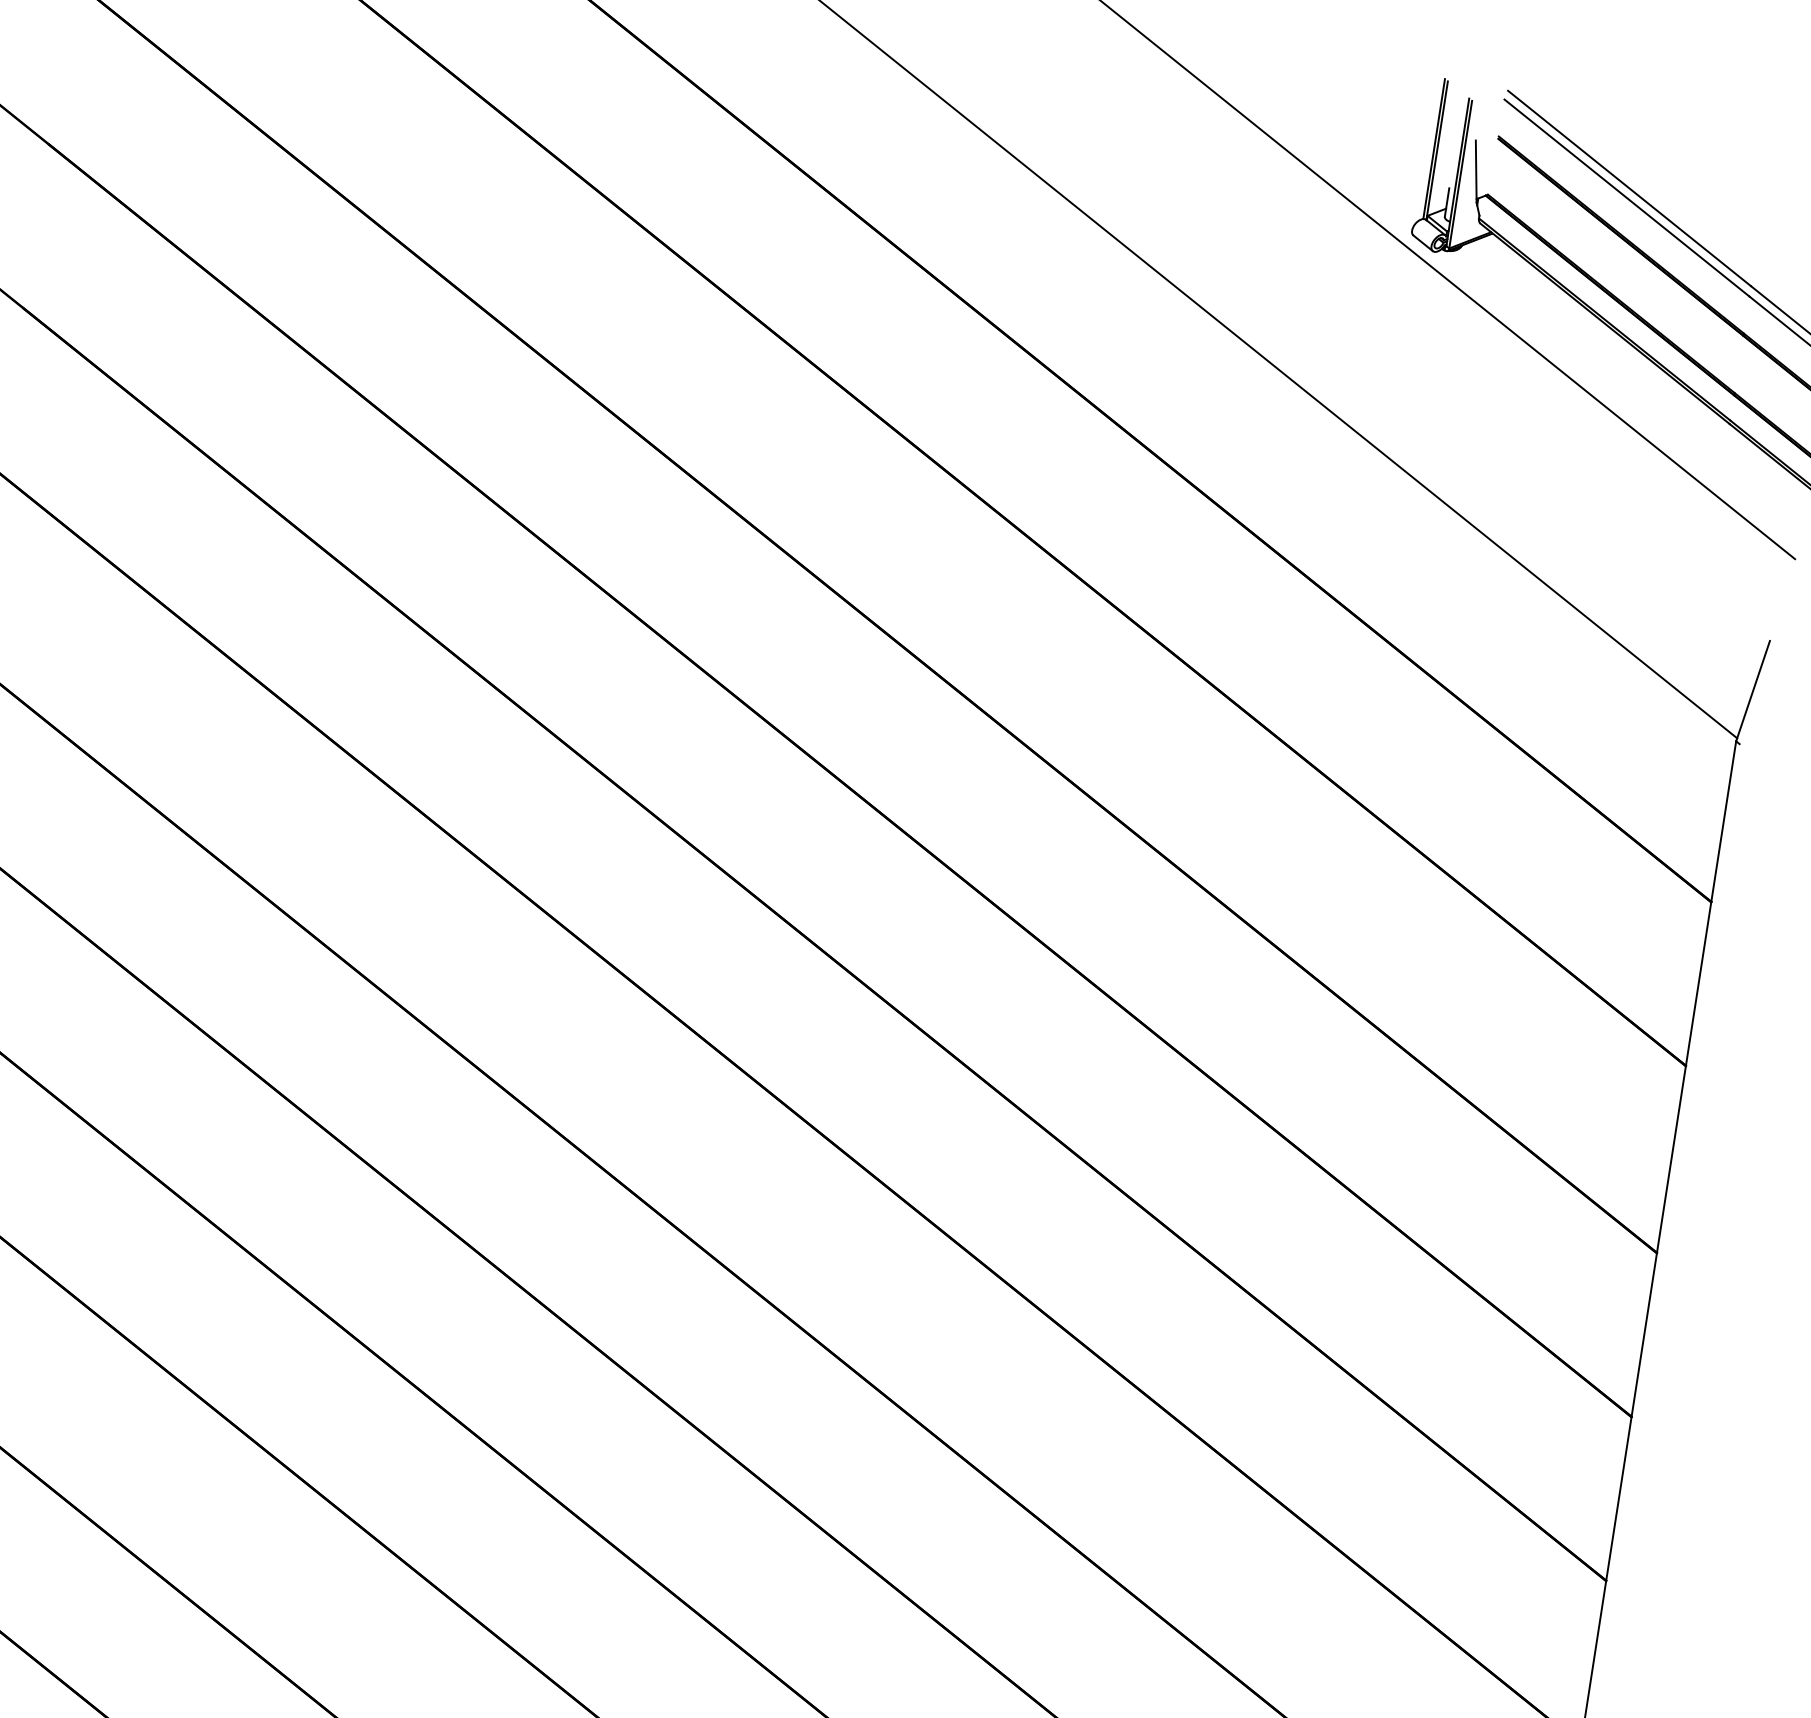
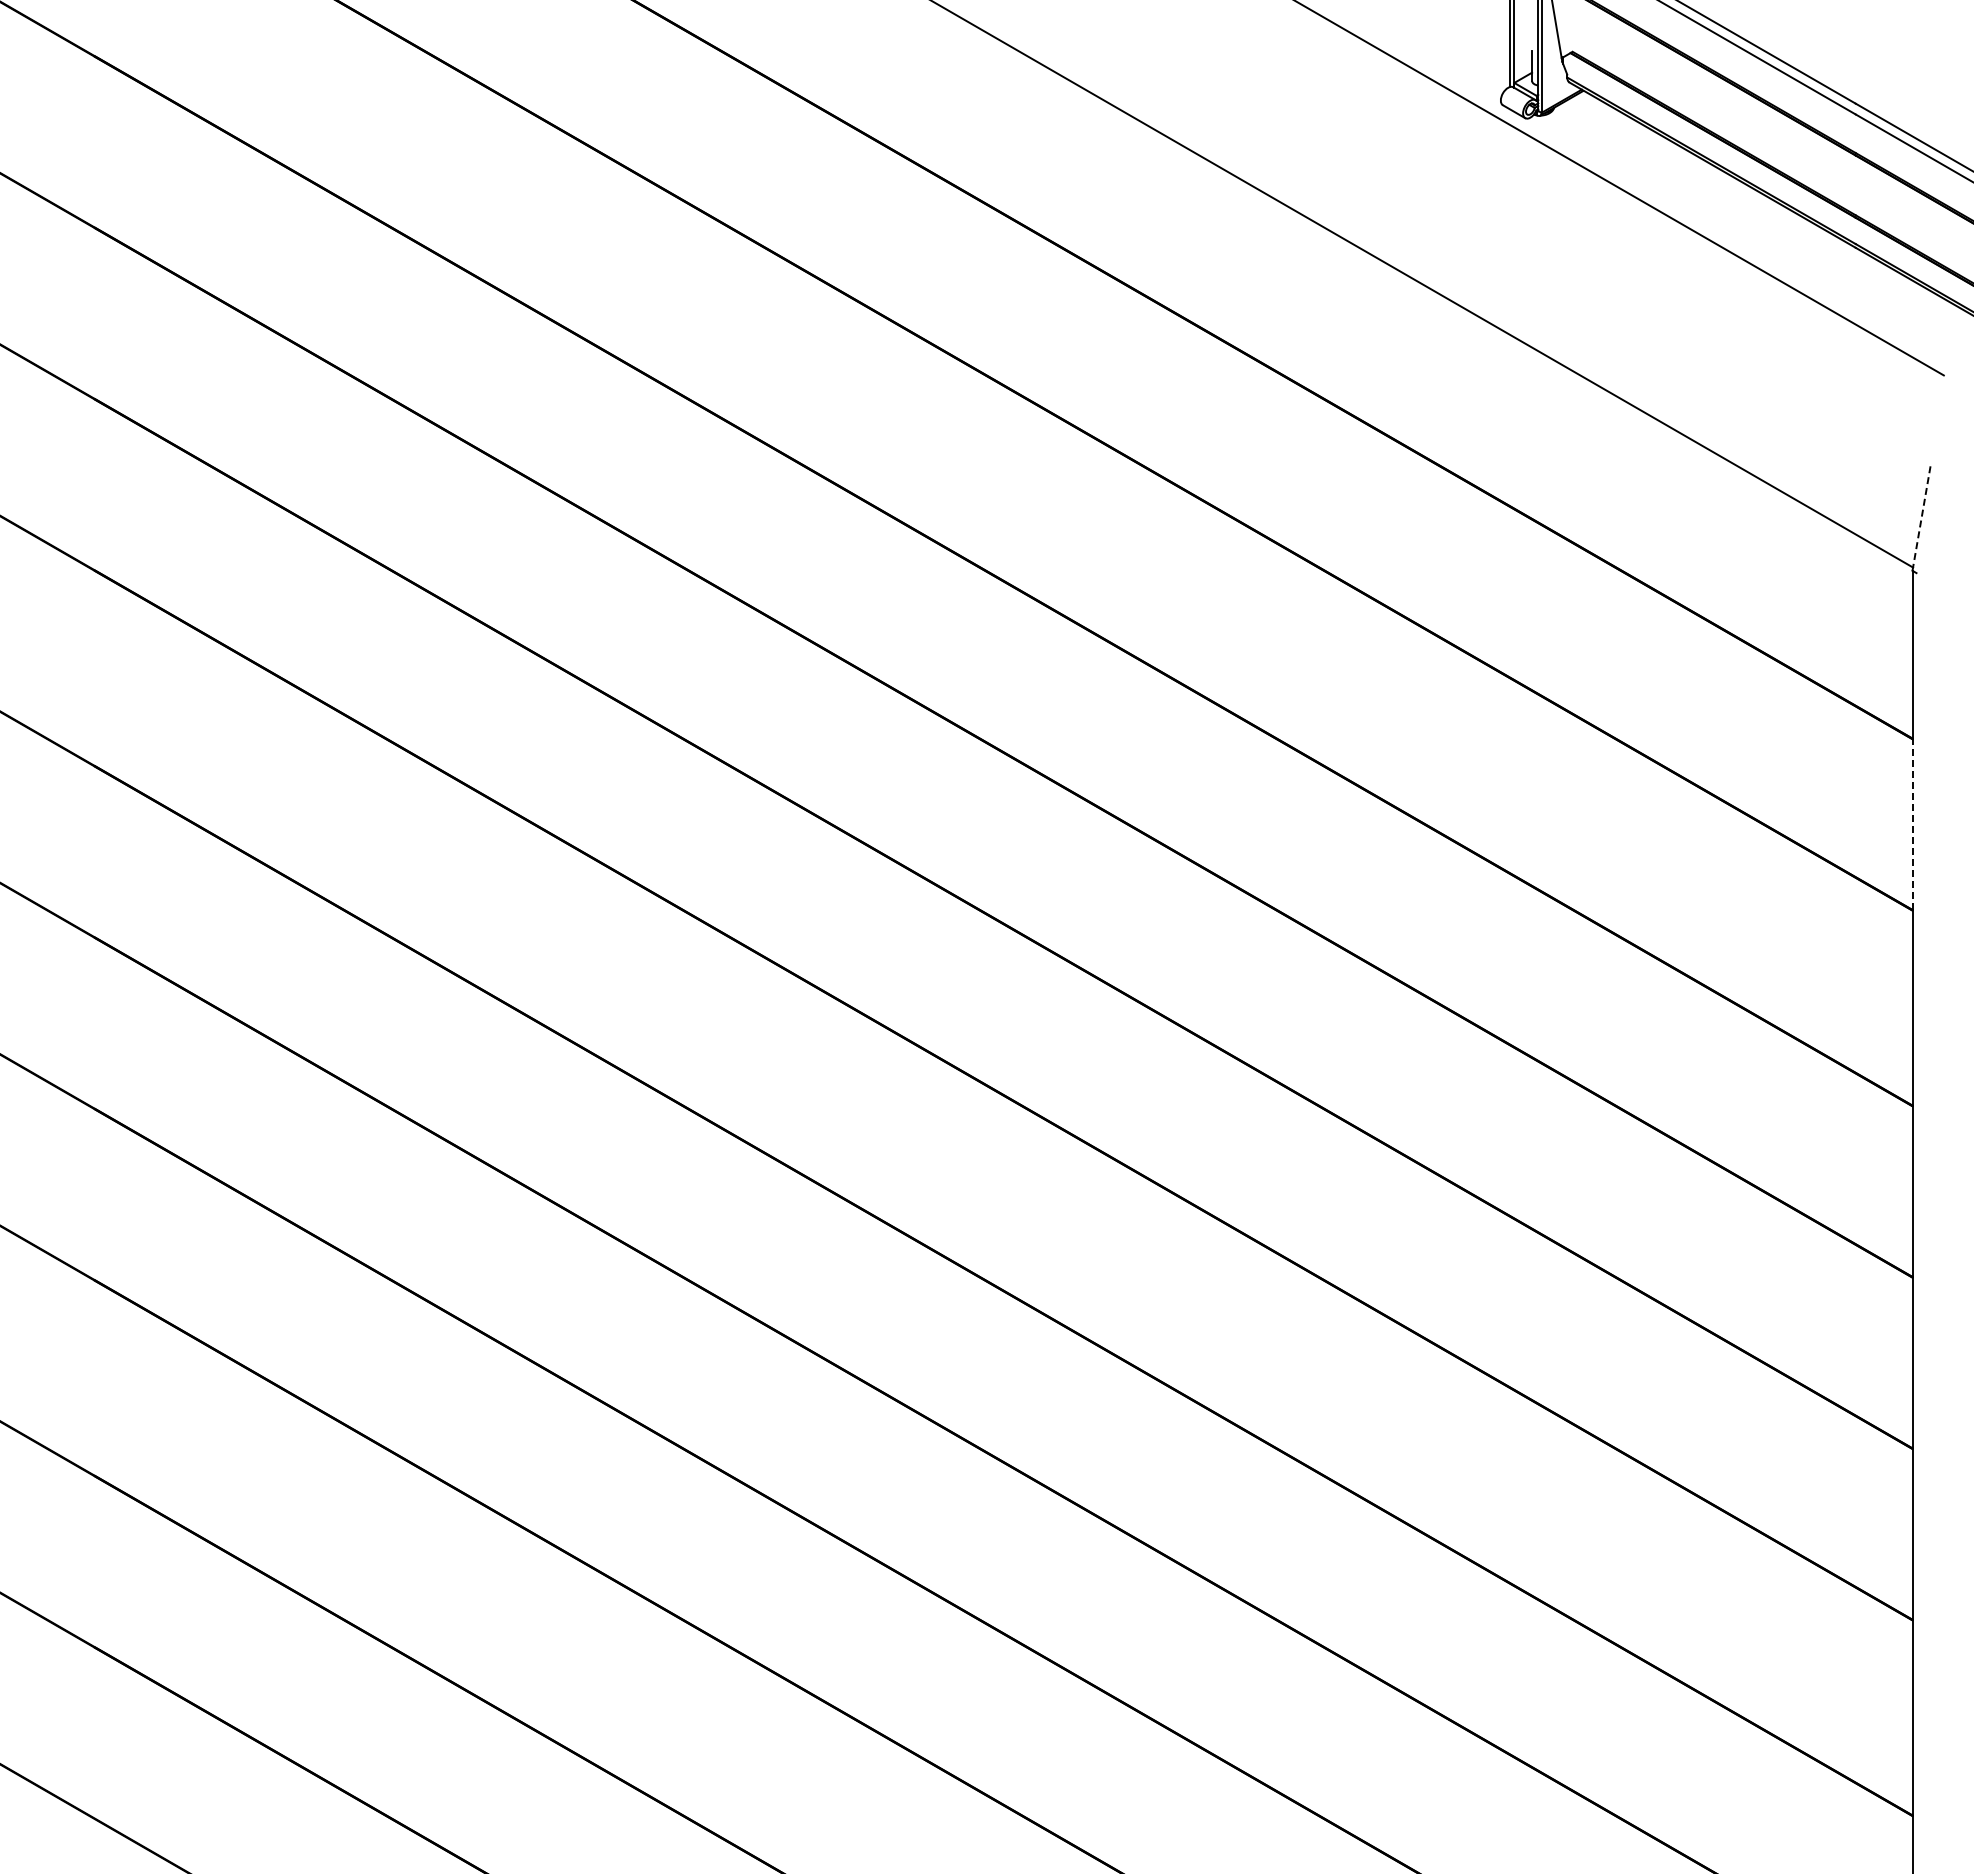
line: (1752, 690) -> (1921, 516), solid -> dashed
line: (1698, 983) -> (1912, 824), solid -> dashed

